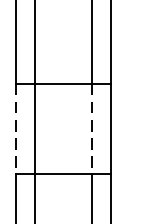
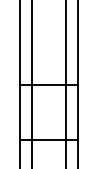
line: (16, 129) -> (20, 112), dashed -> solid
line: (92, 129) -> (66, 112), dashed -> solid

